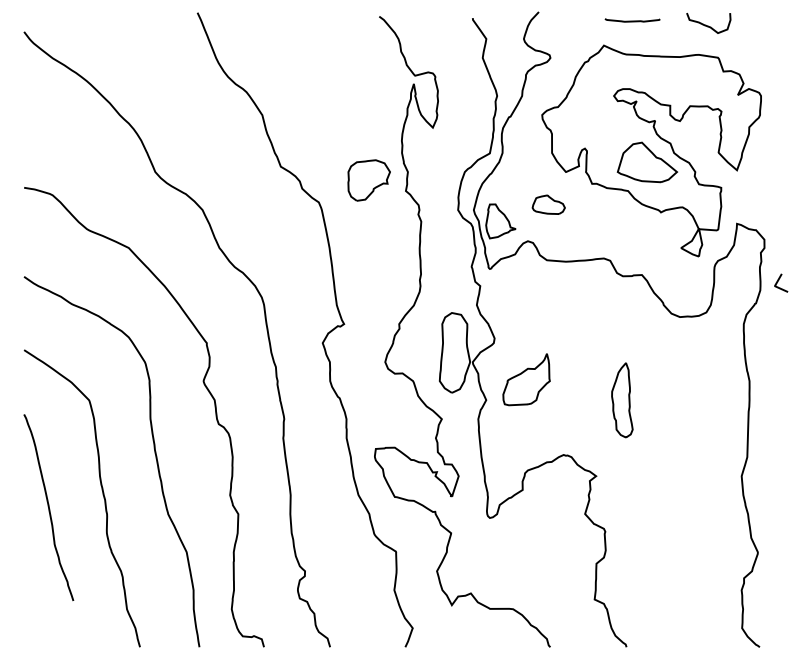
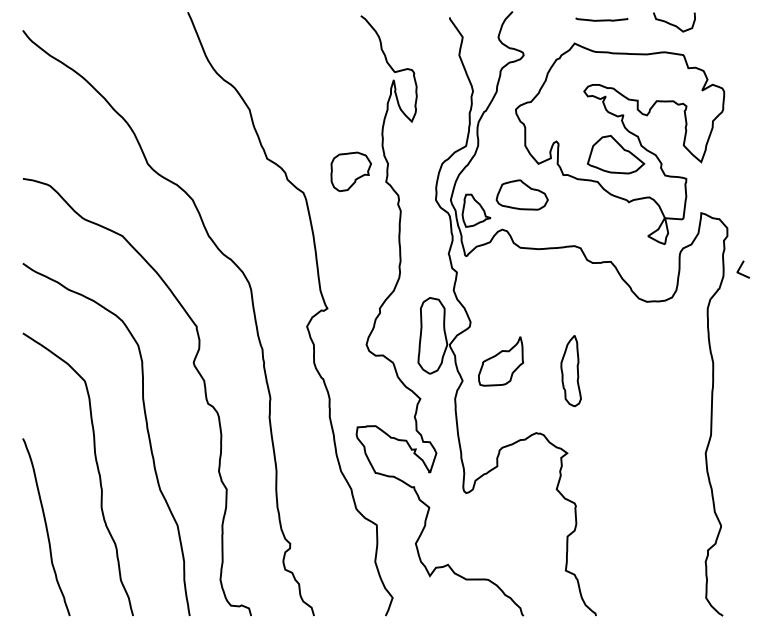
part: (548, 204) -> (521, 194), size x1.67
part: (621, 400) -> (570, 371), moved
curve: (48, 507) -> (46, 527), moved

